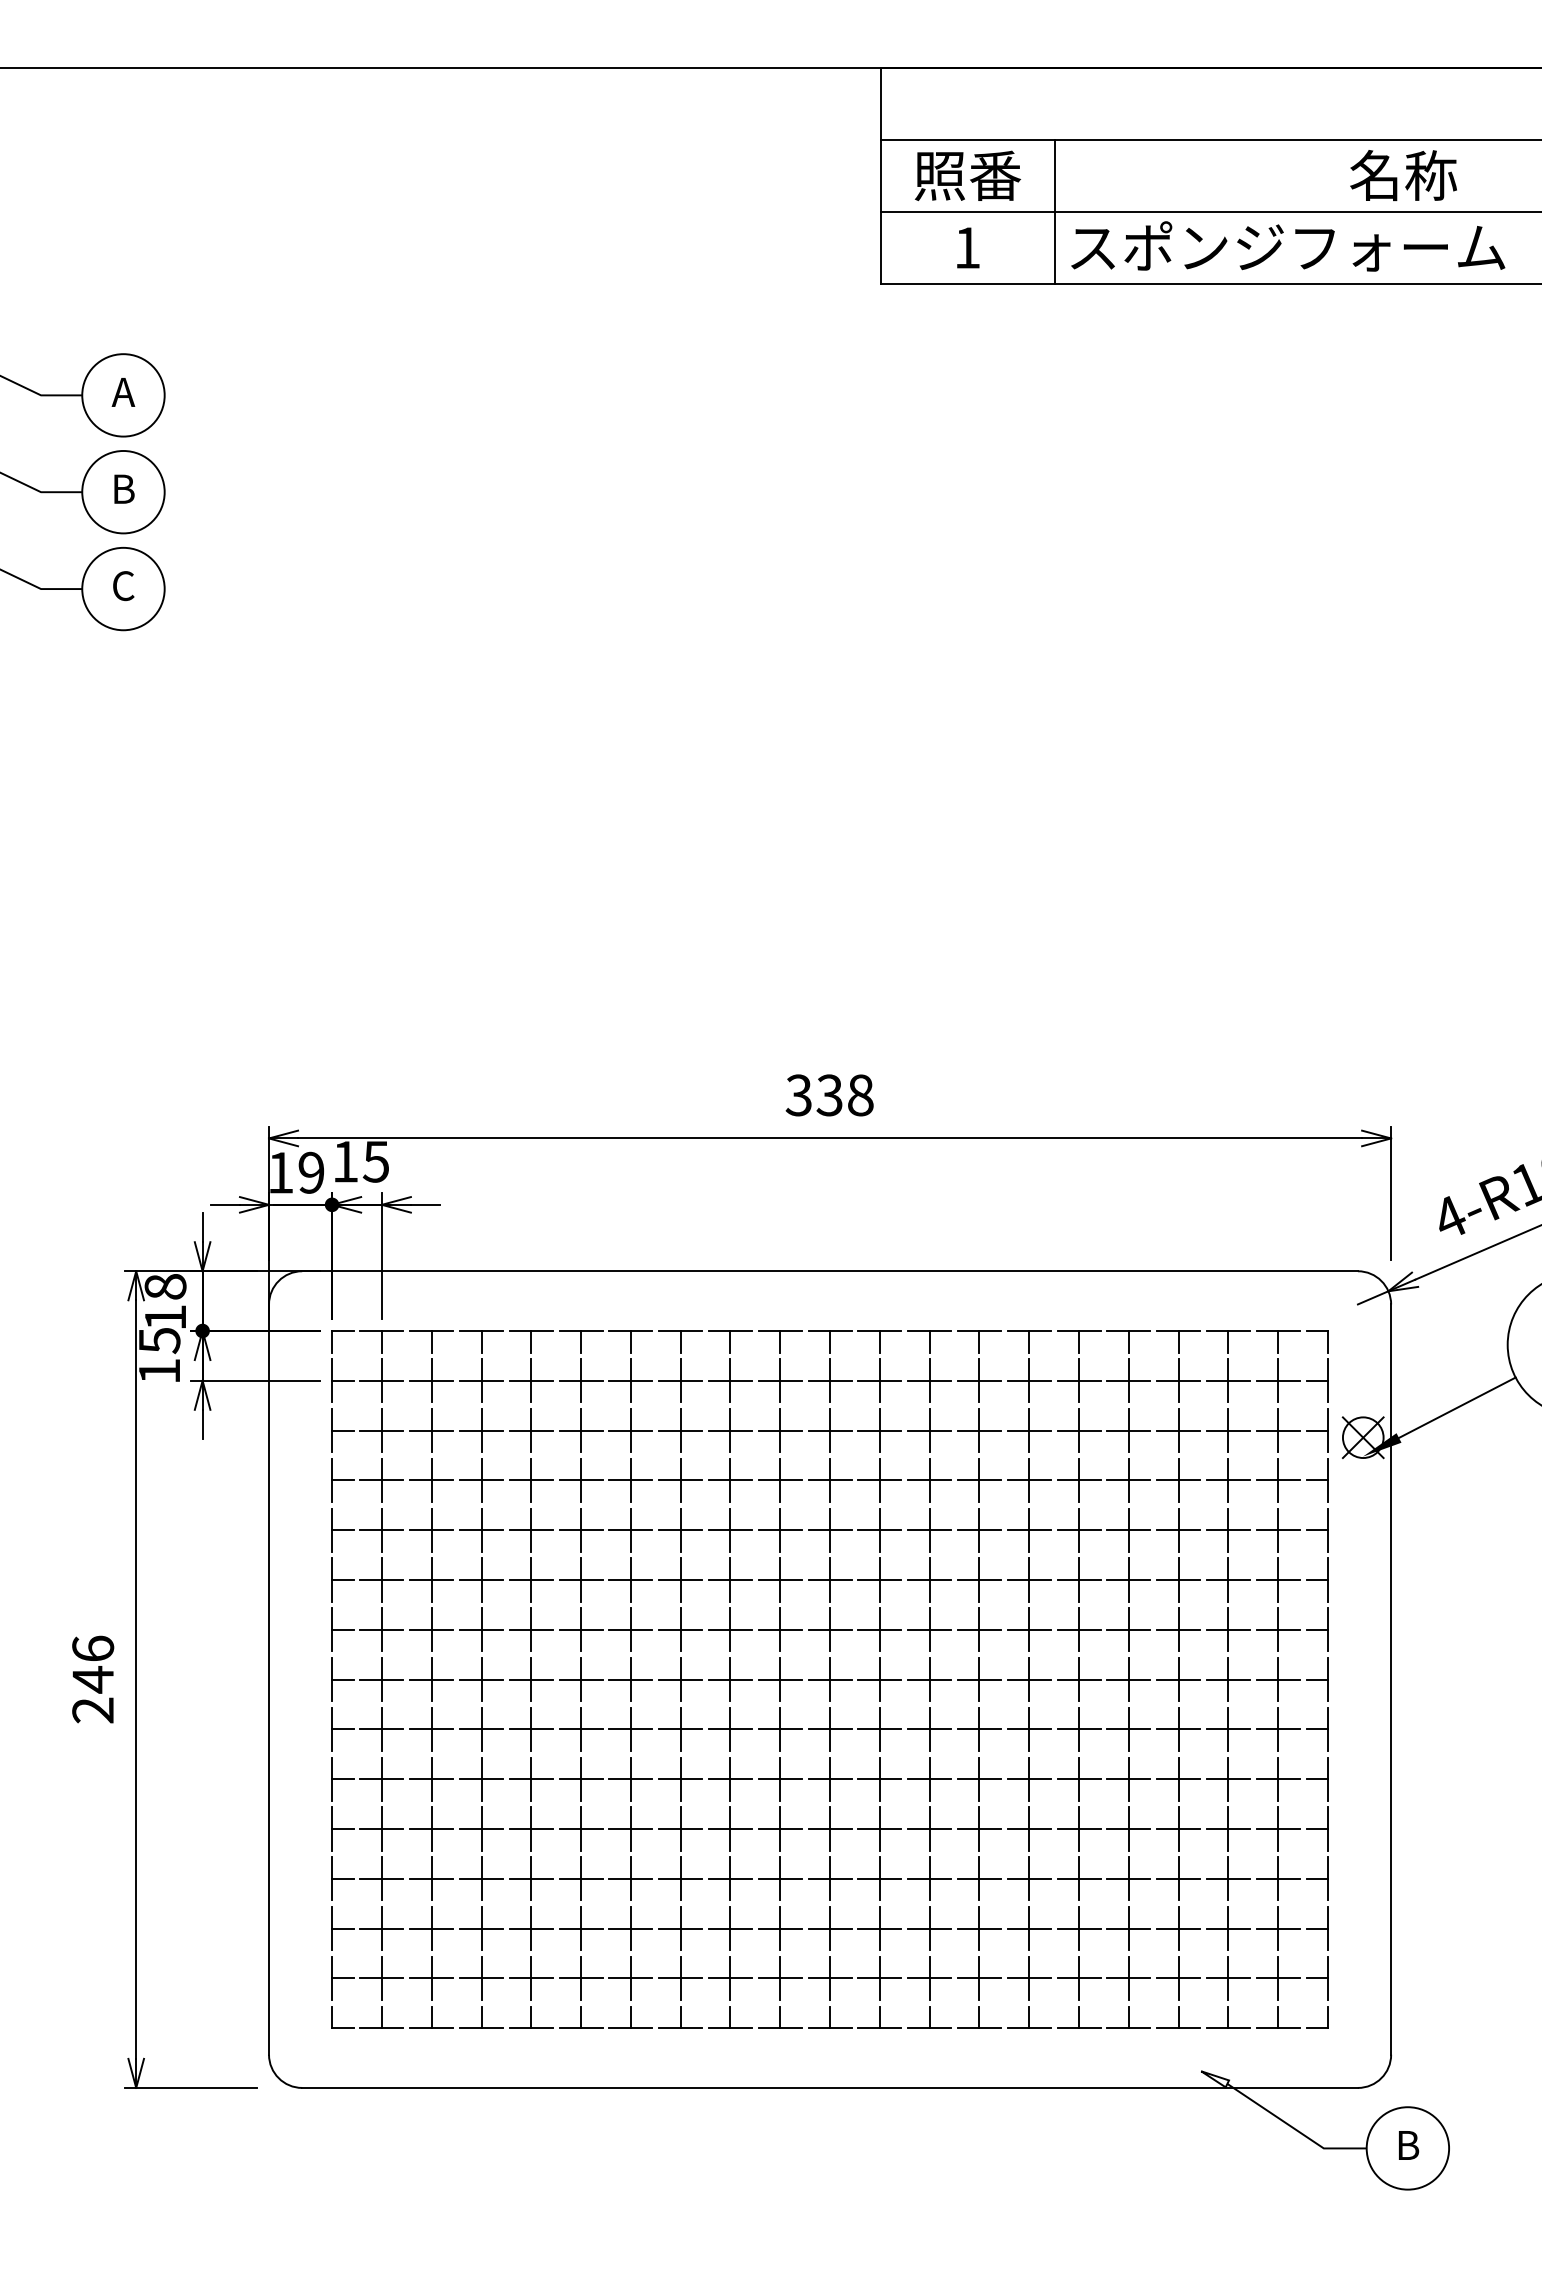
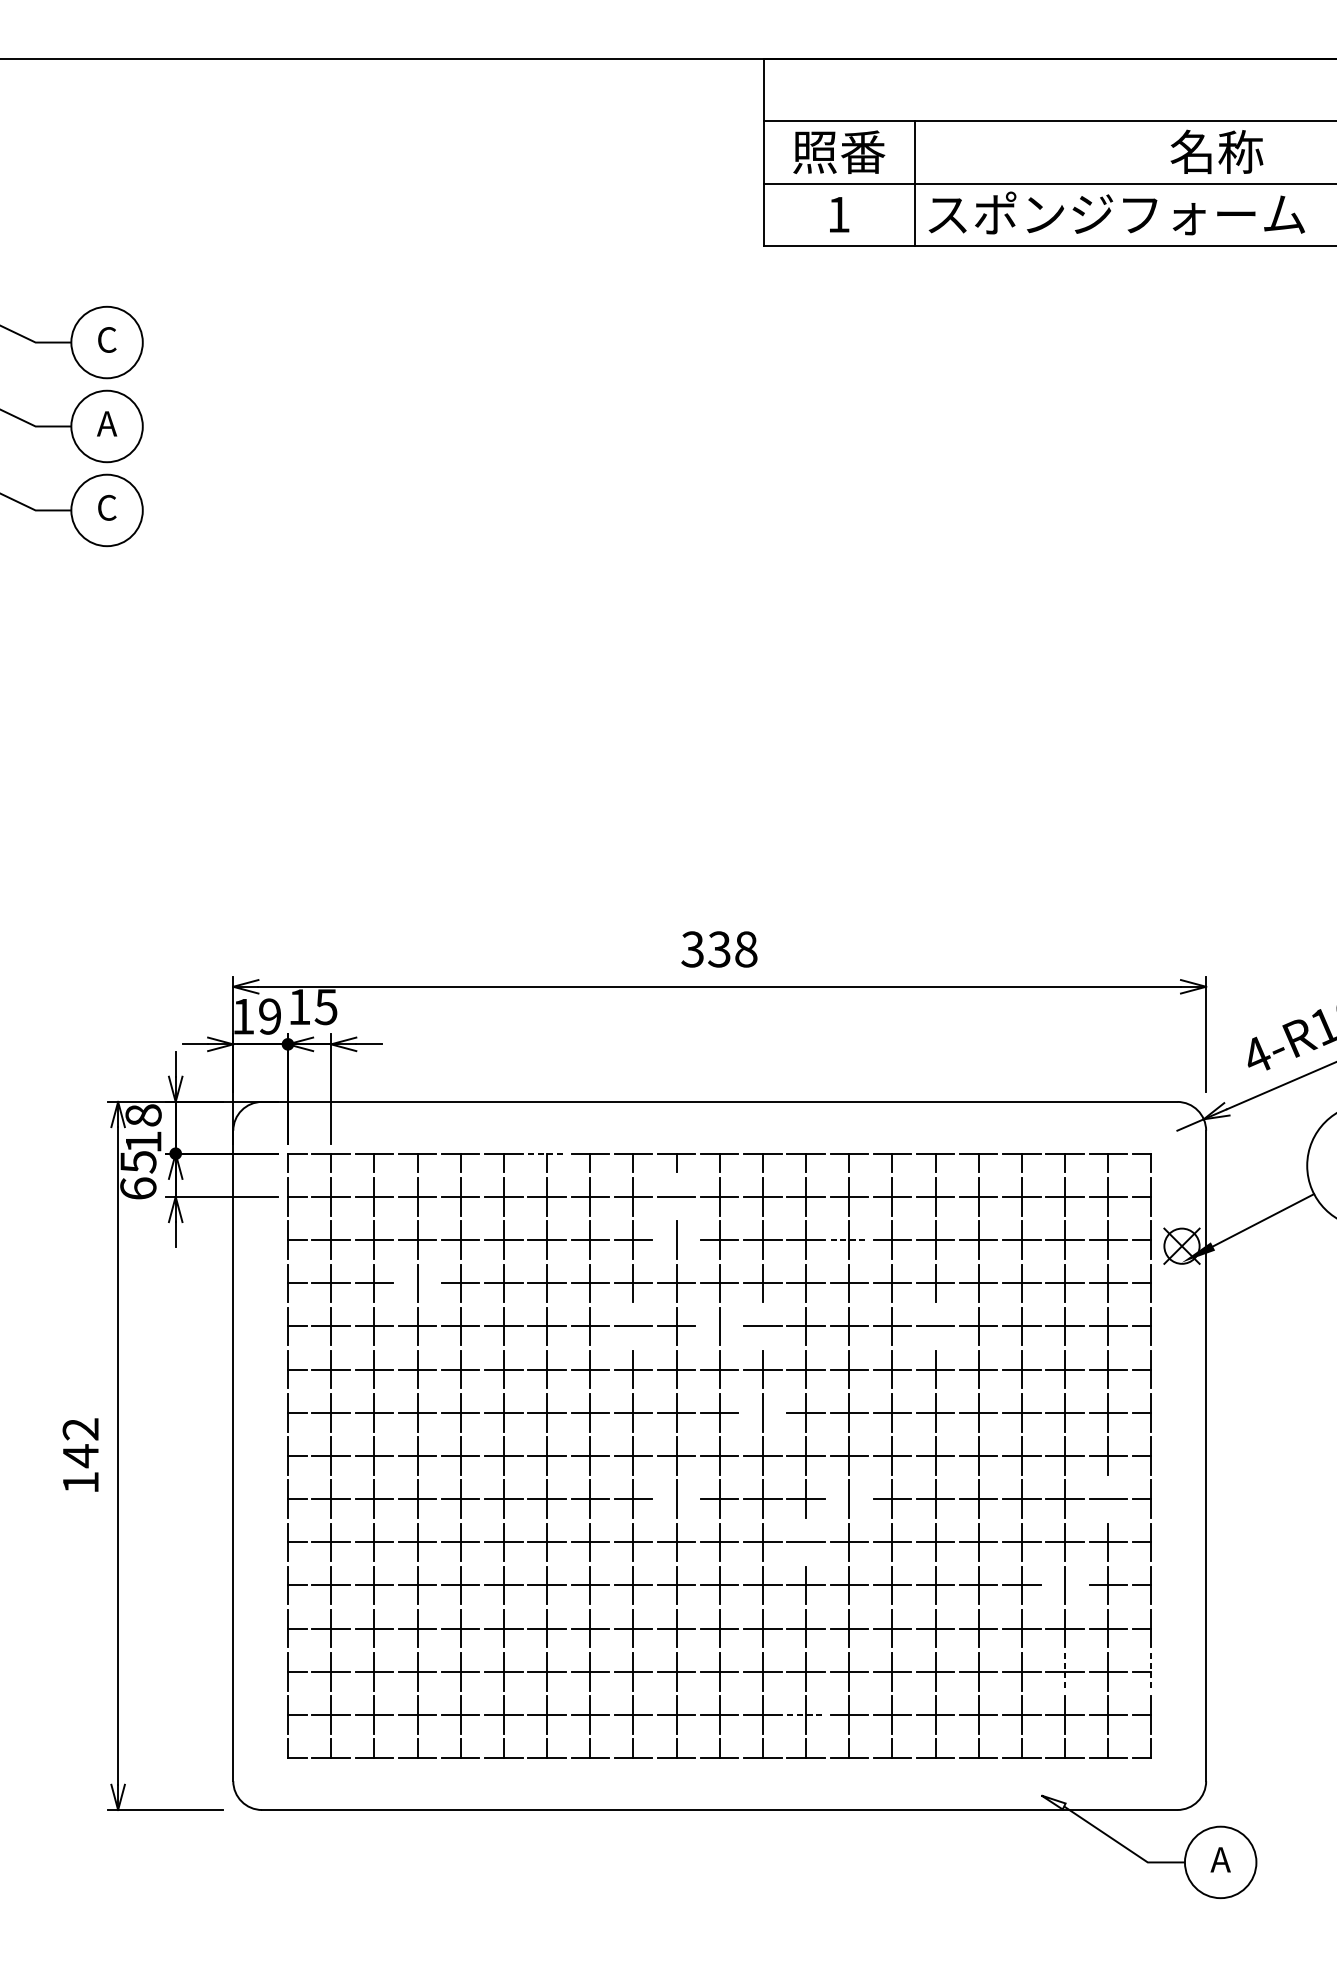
text: (123, 392) -> (107, 340), A -> C
text: (123, 488) -> (107, 423), B -> A
line: (630, 1331) -> (546, 1154), solid -> dashed
text: (159, 1370) -> (138, 1187), 15 -> 65
line: (780, 1380) -> (676, 1196), removed
line: (779, 1430) -> (675, 1239), removed
line: (979, 1430) -> (849, 1239), solid -> dashed
line: (481, 1480) -> (417, 1283), removed
line: (730, 1529) -> (633, 1325), removed
line: (879, 1529) -> (762, 1325), removed
line: (1079, 1529) -> (935, 1325), removed
line: (829, 1530) -> (719, 1326), removed
line: (879, 1629) -> (762, 1412), removed
text: (93, 1679) -> (81, 1455), 246 -> 142
line: (1278, 1728) -> (1108, 1498), removed
line: (779, 1729) -> (675, 1499), removed
line: (979, 1729) -> (849, 1499), removed
line: (929, 1778) -> (805, 1541), removed
line: (1228, 1829) -> (1065, 1585), removed
line: (1228, 1928) -> (1065, 1671), solid -> dashed
line: (1328, 1928) -> (1151, 1671), solid -> dashed
line: (929, 1978) -> (805, 1715), solid -> dashed
text: (1407, 2145) -> (1220, 1859), B -> A

